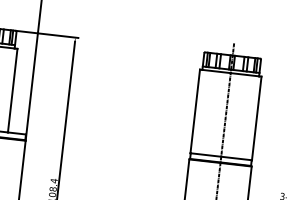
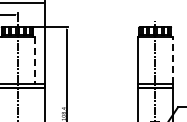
line: (13, 90) -> (35, 60), solid -> dashed
line: (256, 117) -> (172, 60), solid -> dashed

